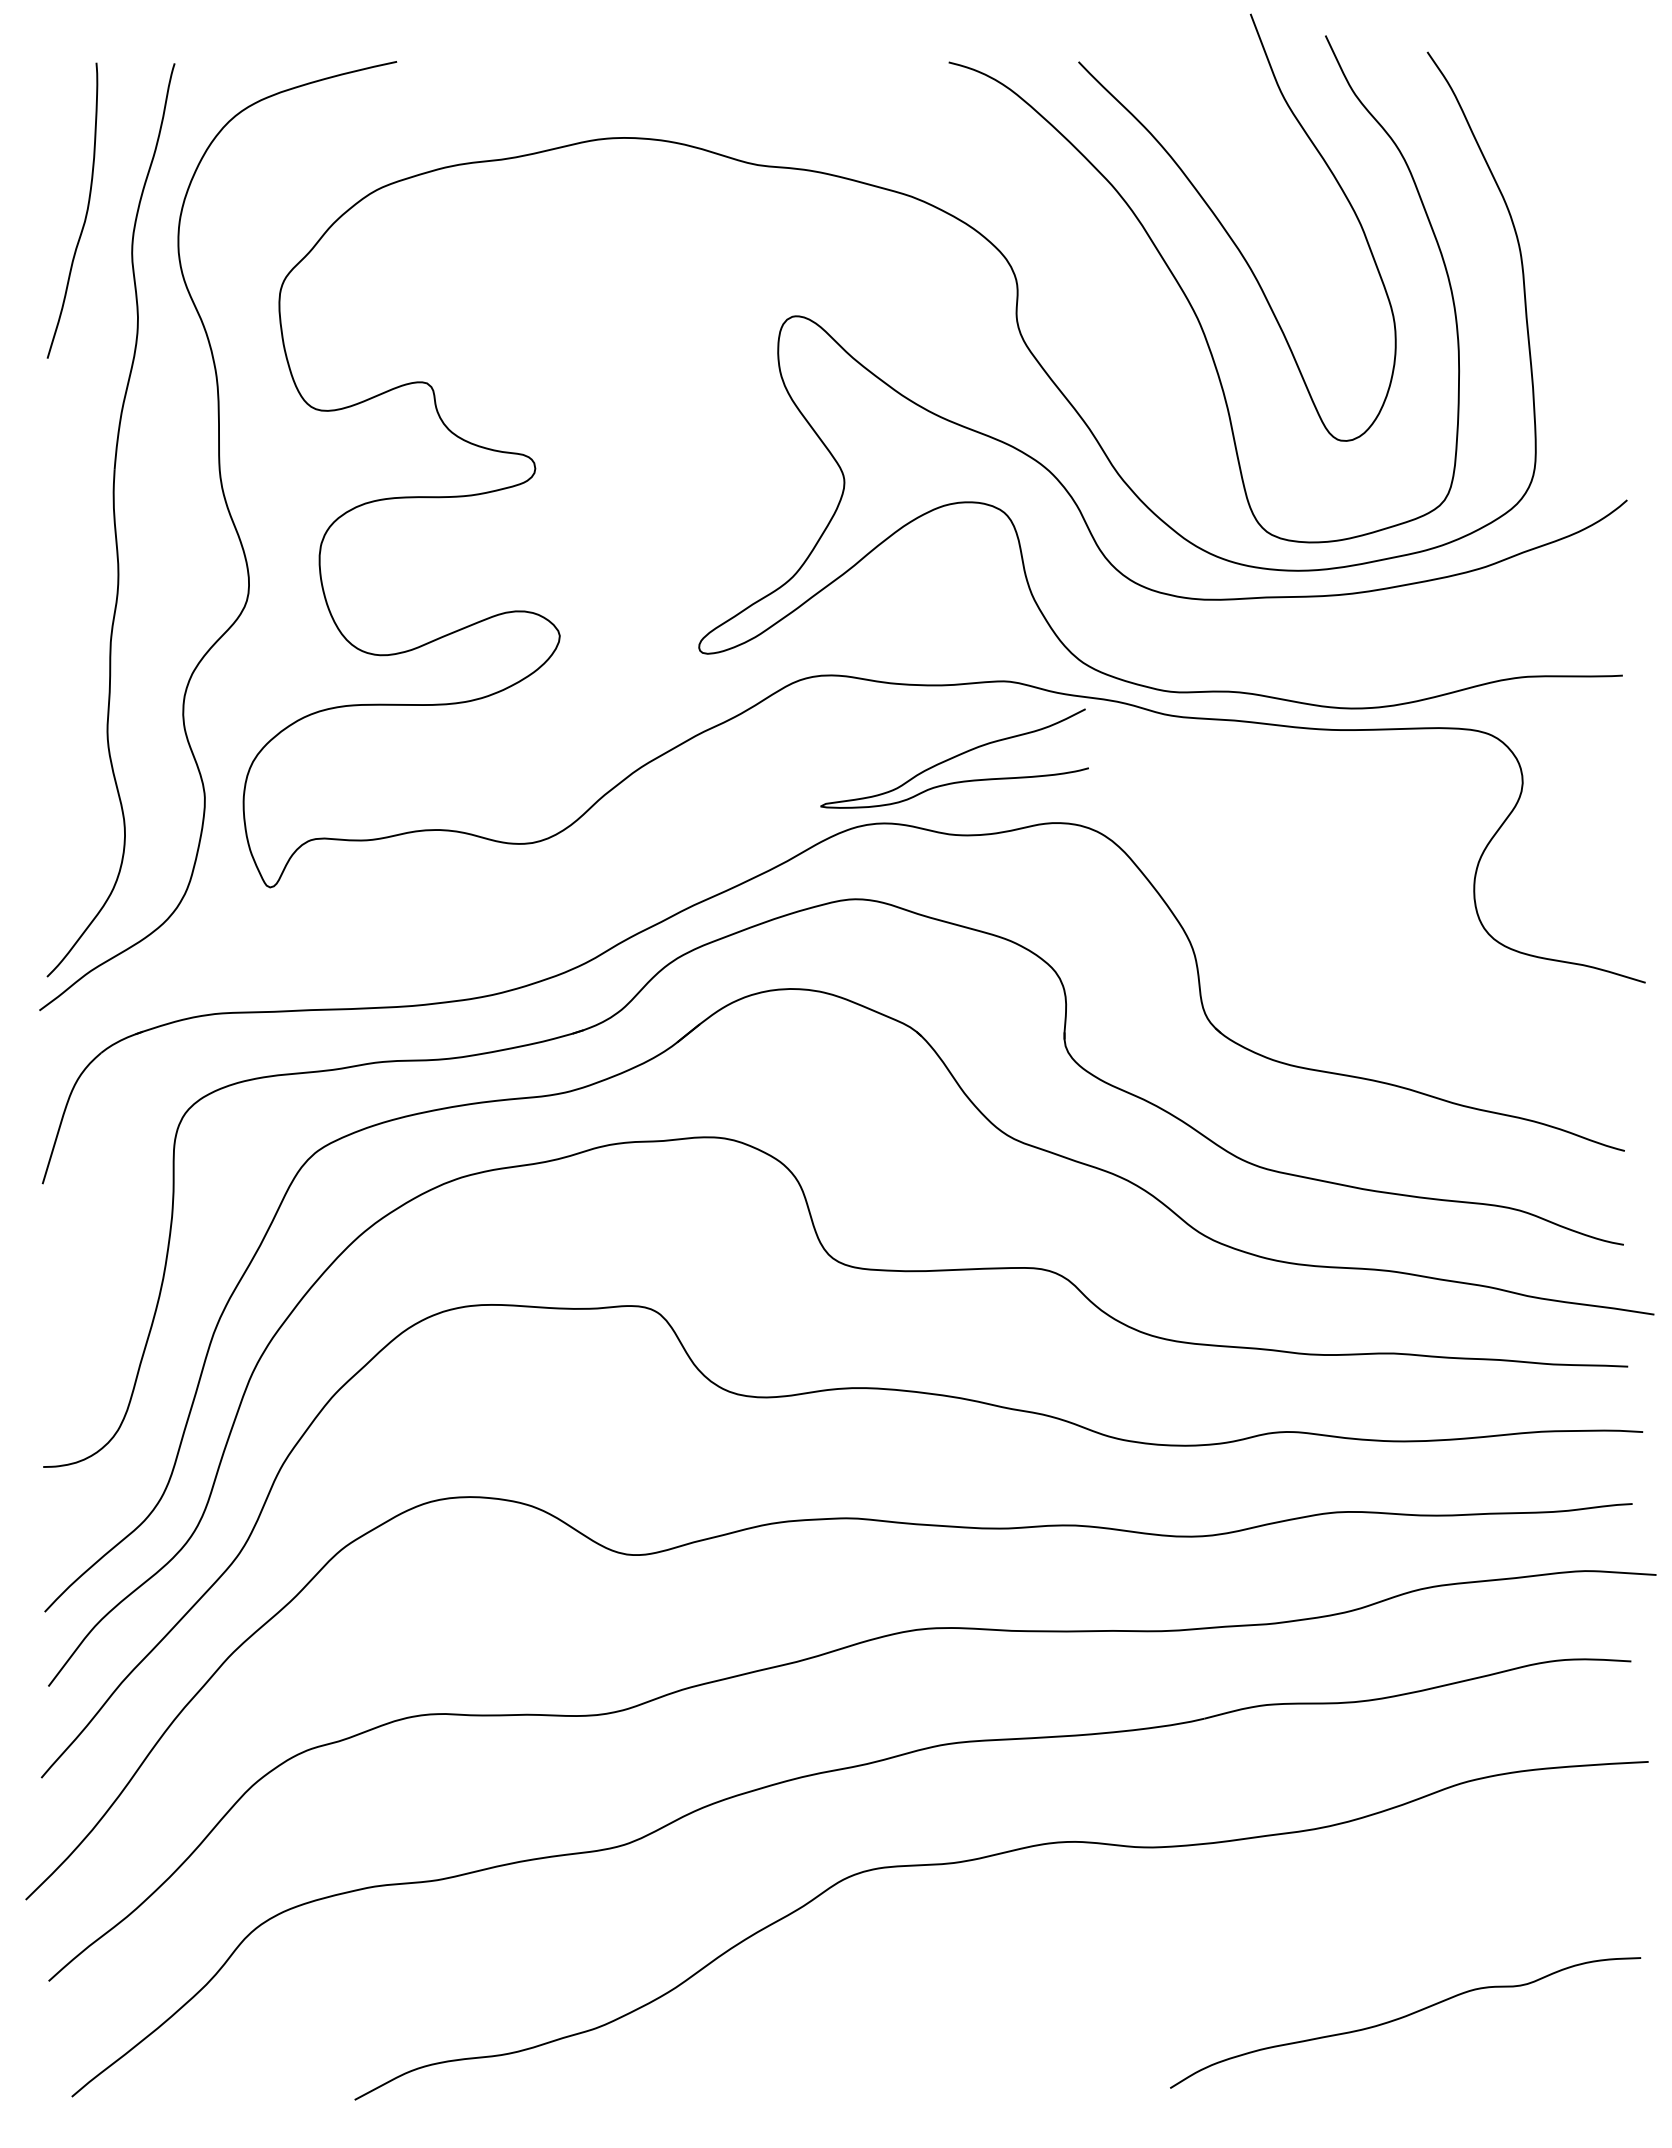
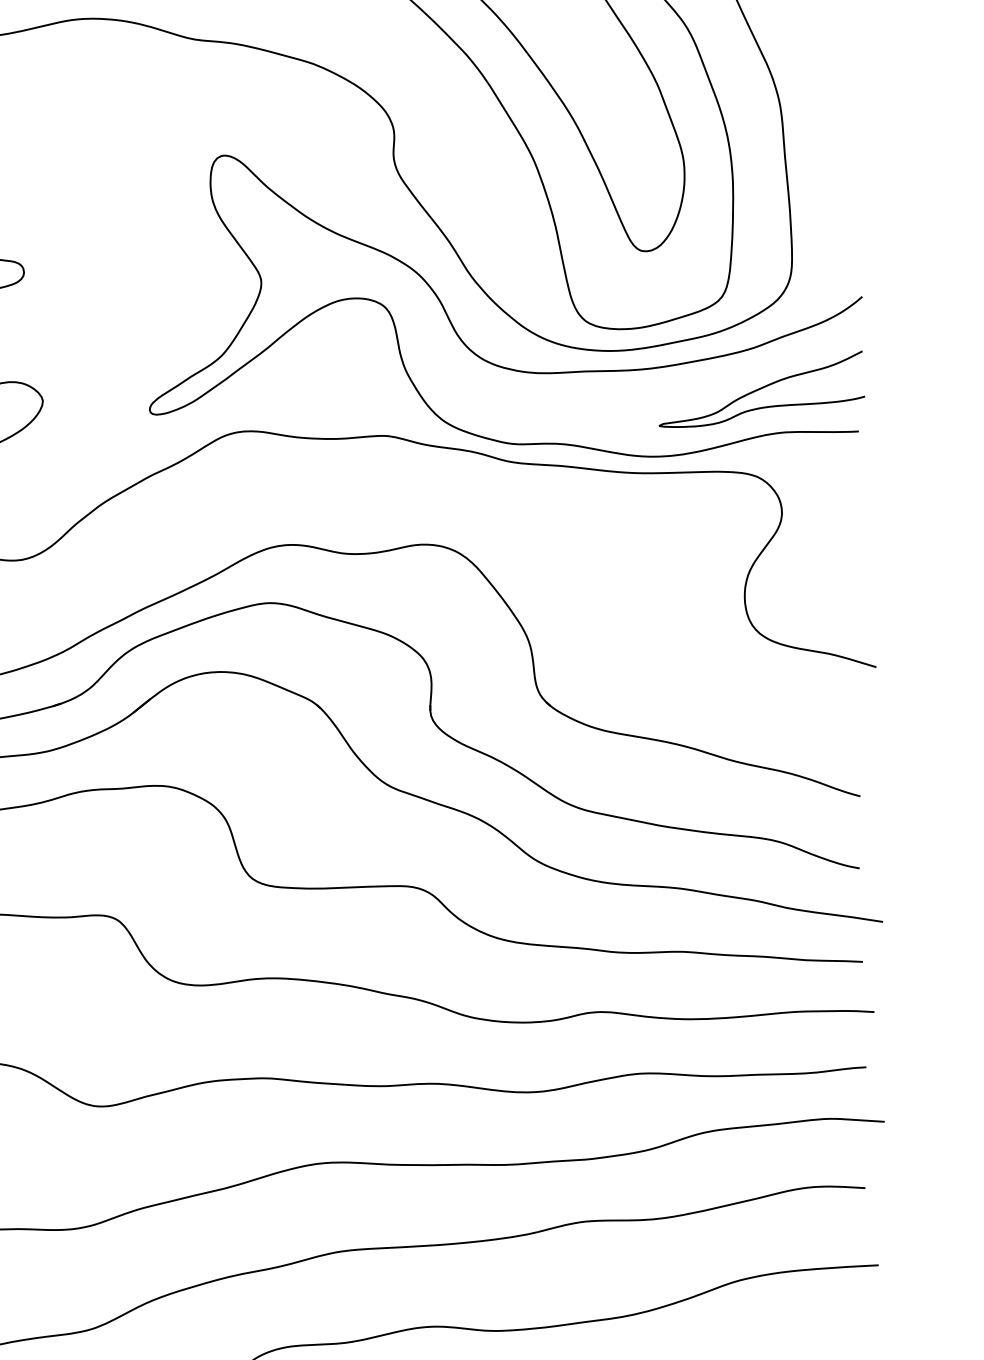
curve: (954, 758) -> (761, 389), moved

